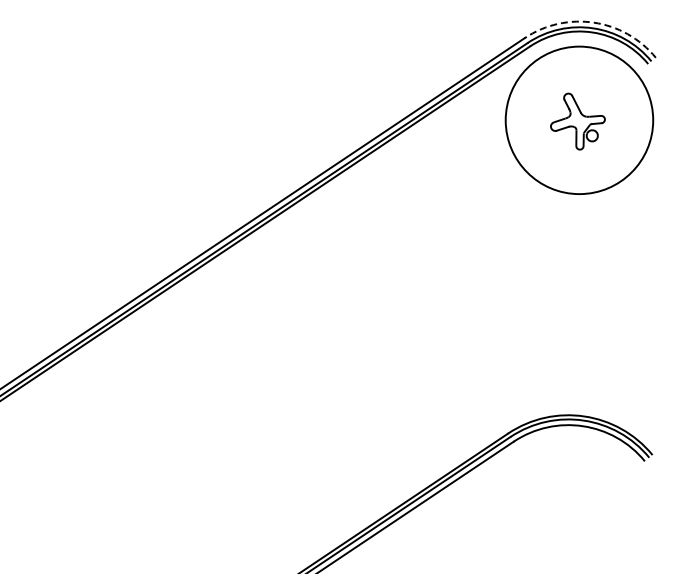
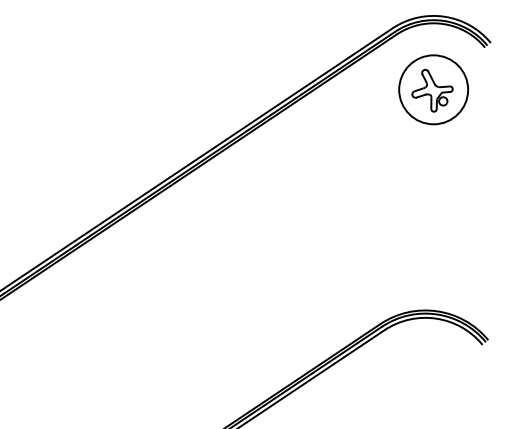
arc: (593, 22) -> (444, 16), dashed -> solid
circle: (579, 120) -> (433, 89), size x0.62

